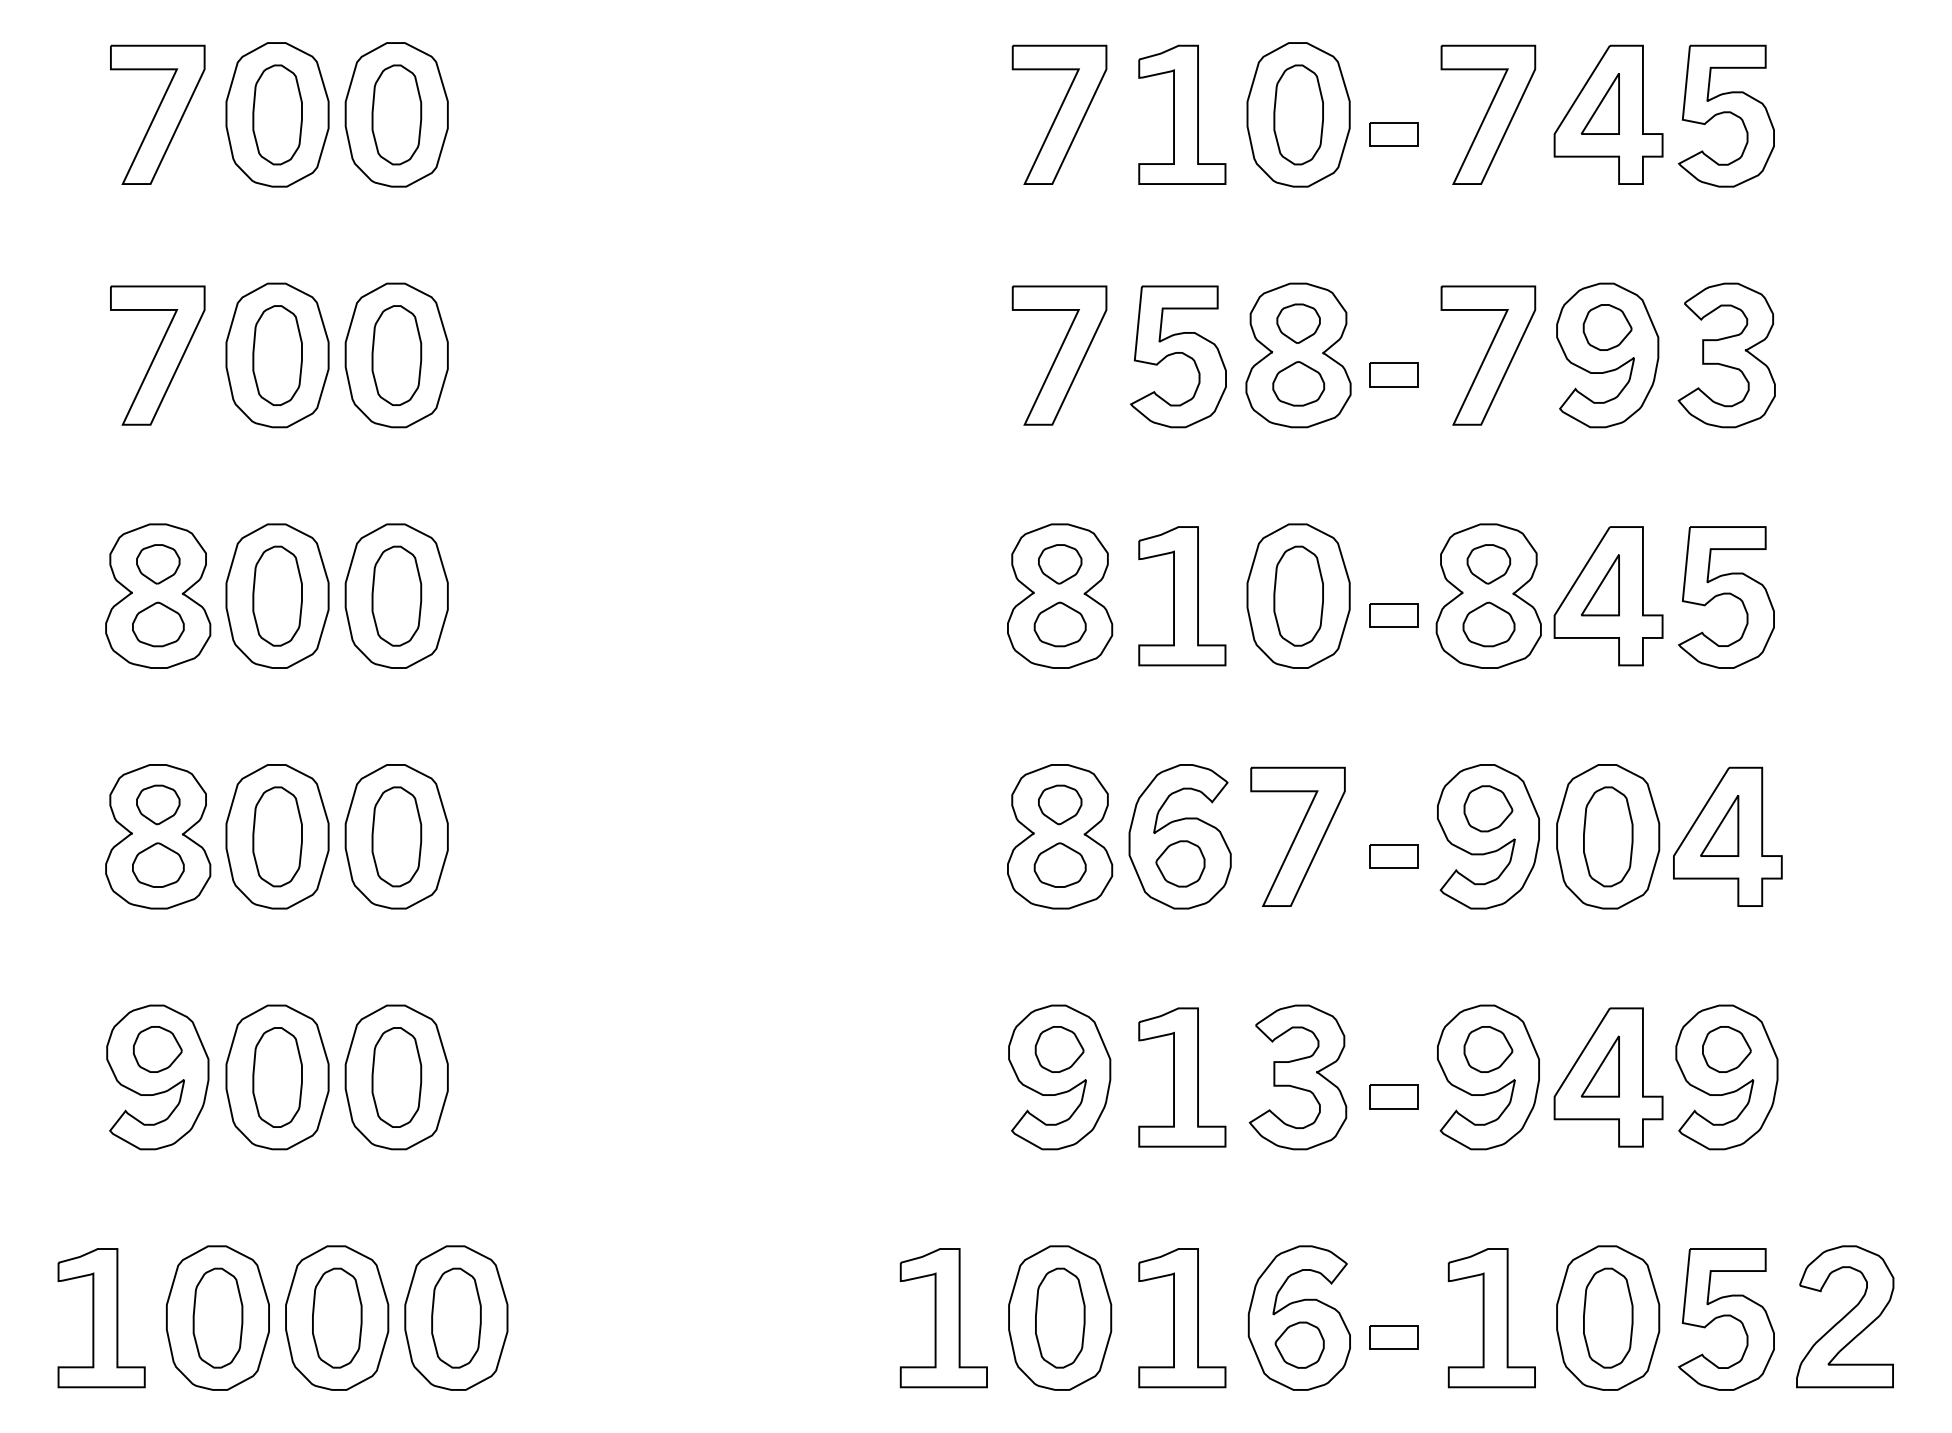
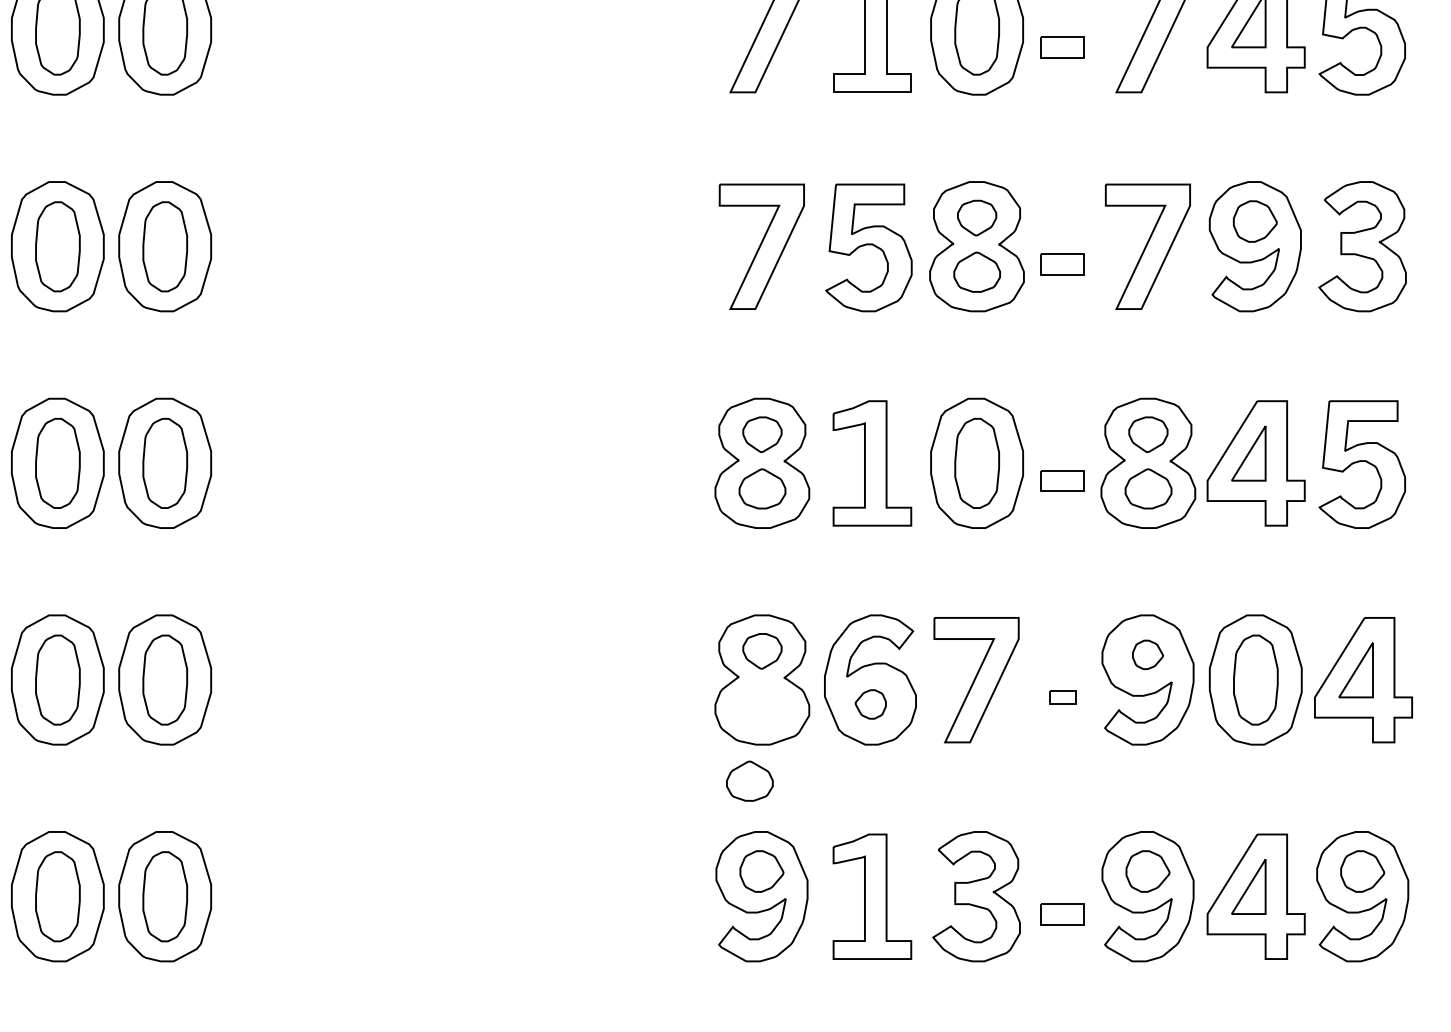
part: (1488, 808) -> (1148, 654), size x0.7
part: (1393, 856) -> (1062, 697), size x0.6
part: (1180, 863) -> (870, 704), size x0.7
part: (1059, 864) -> (749, 780), moved

